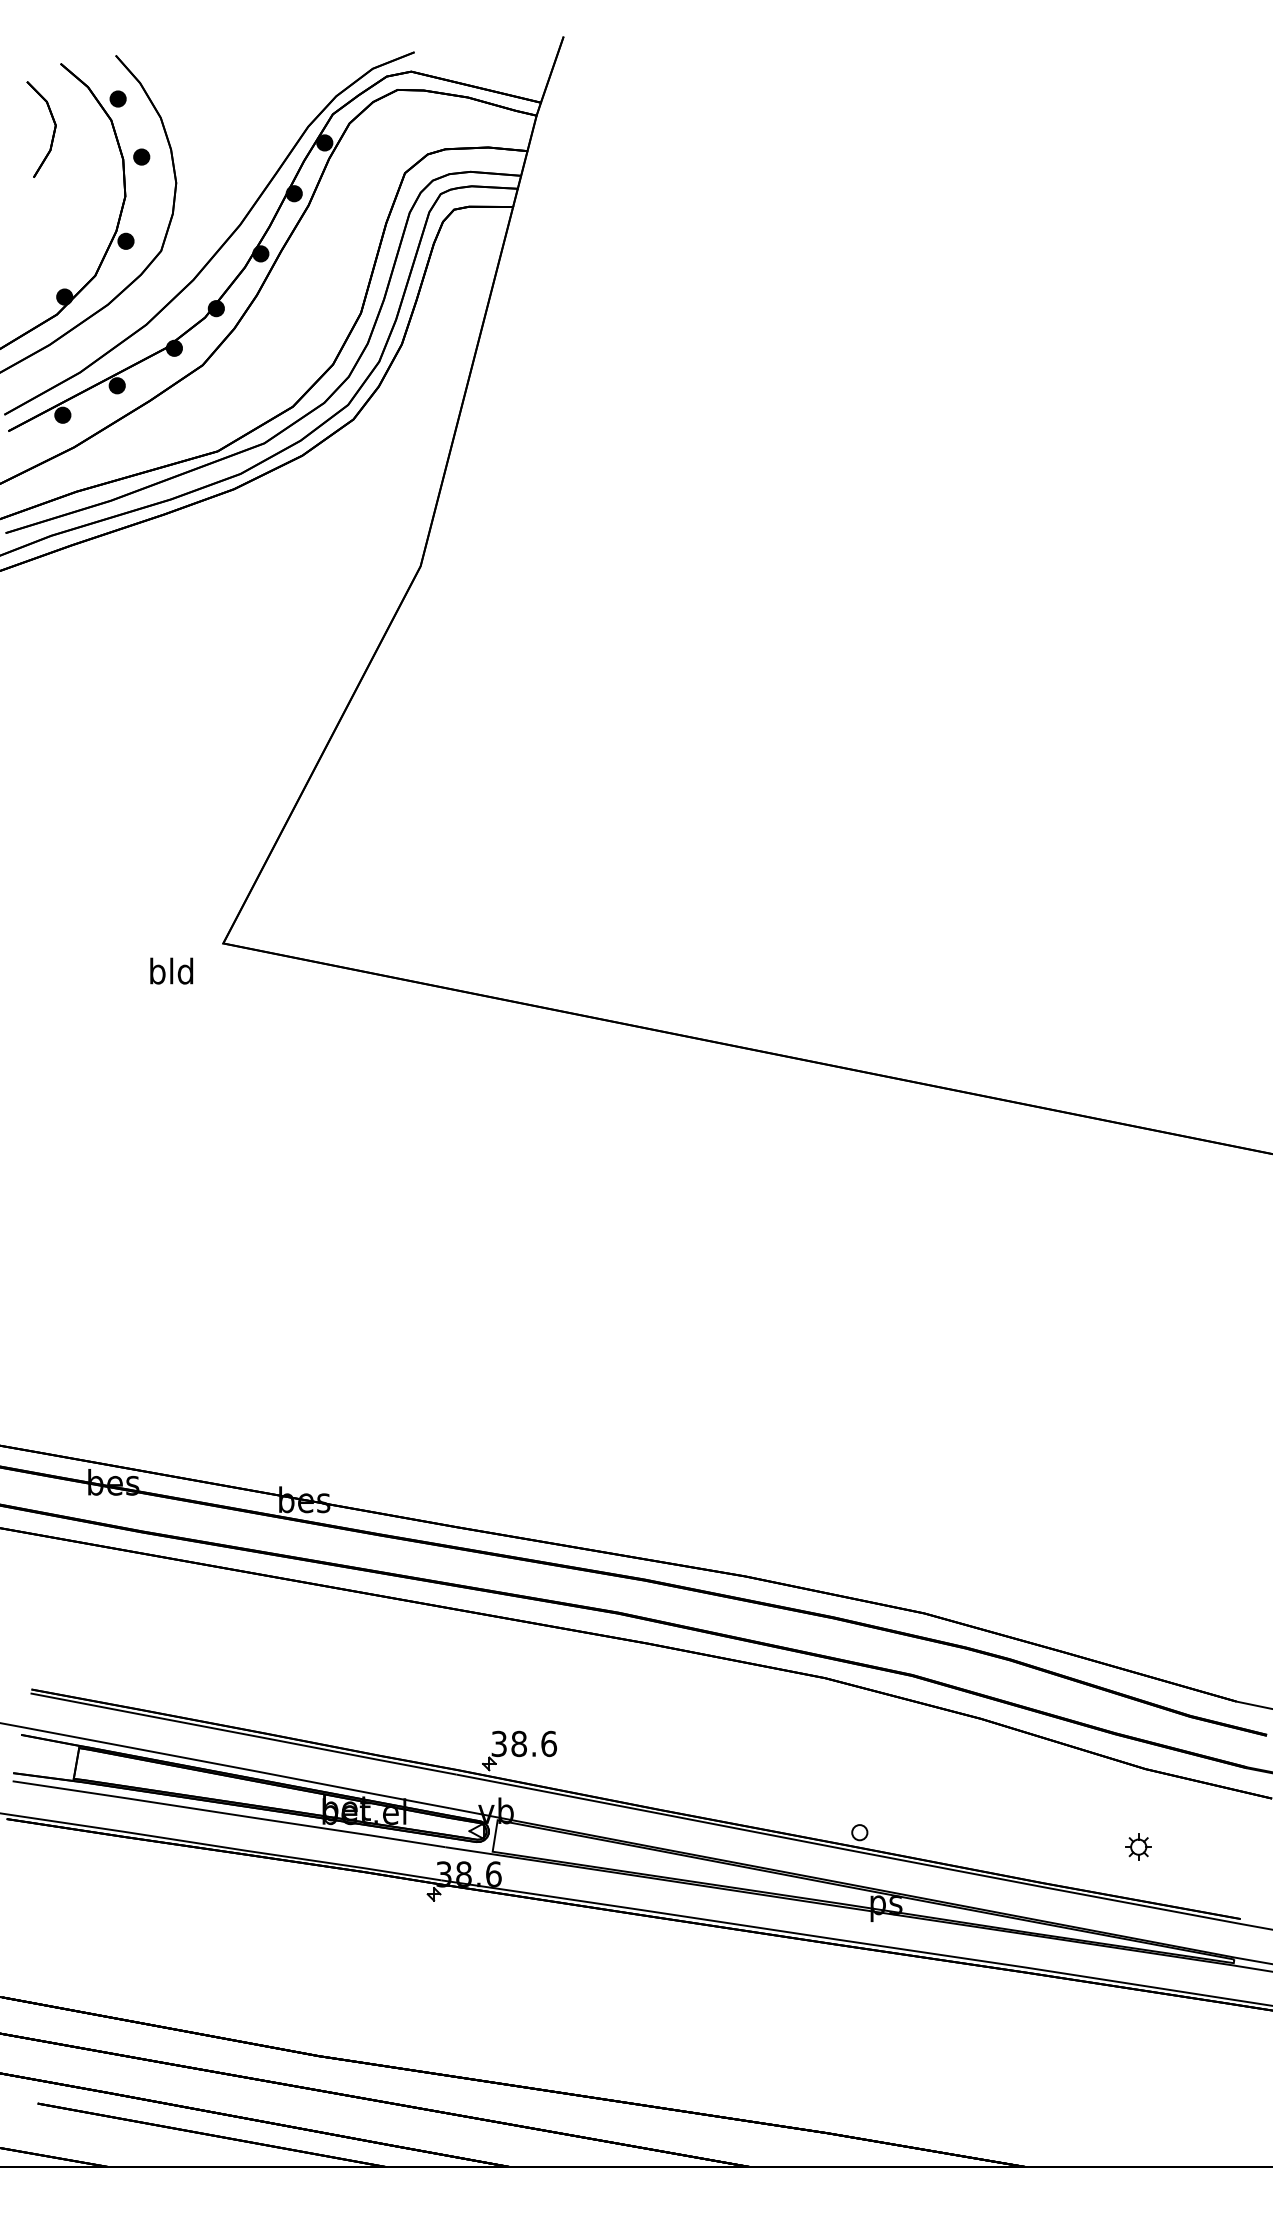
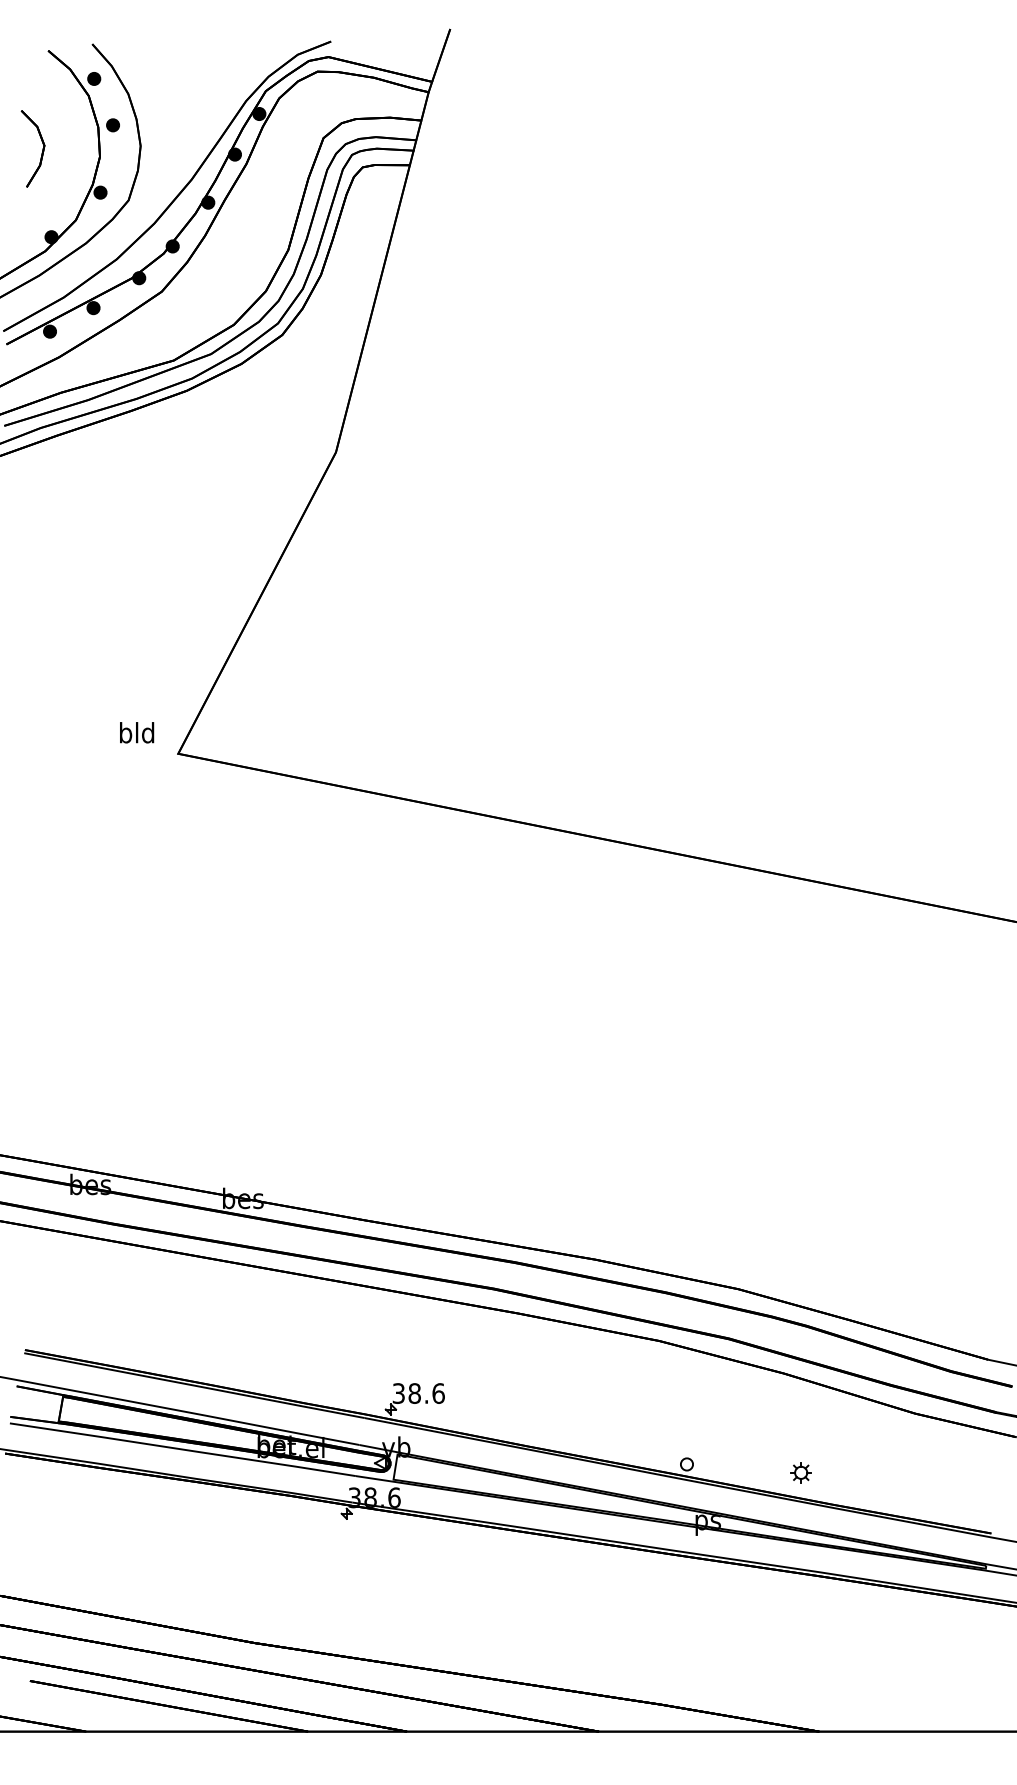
part: (53, 130) -> (42, 149), moved
text: (171, 970) -> (136, 732), moved
part: (1138, 1846) -> (801, 1472), moved

